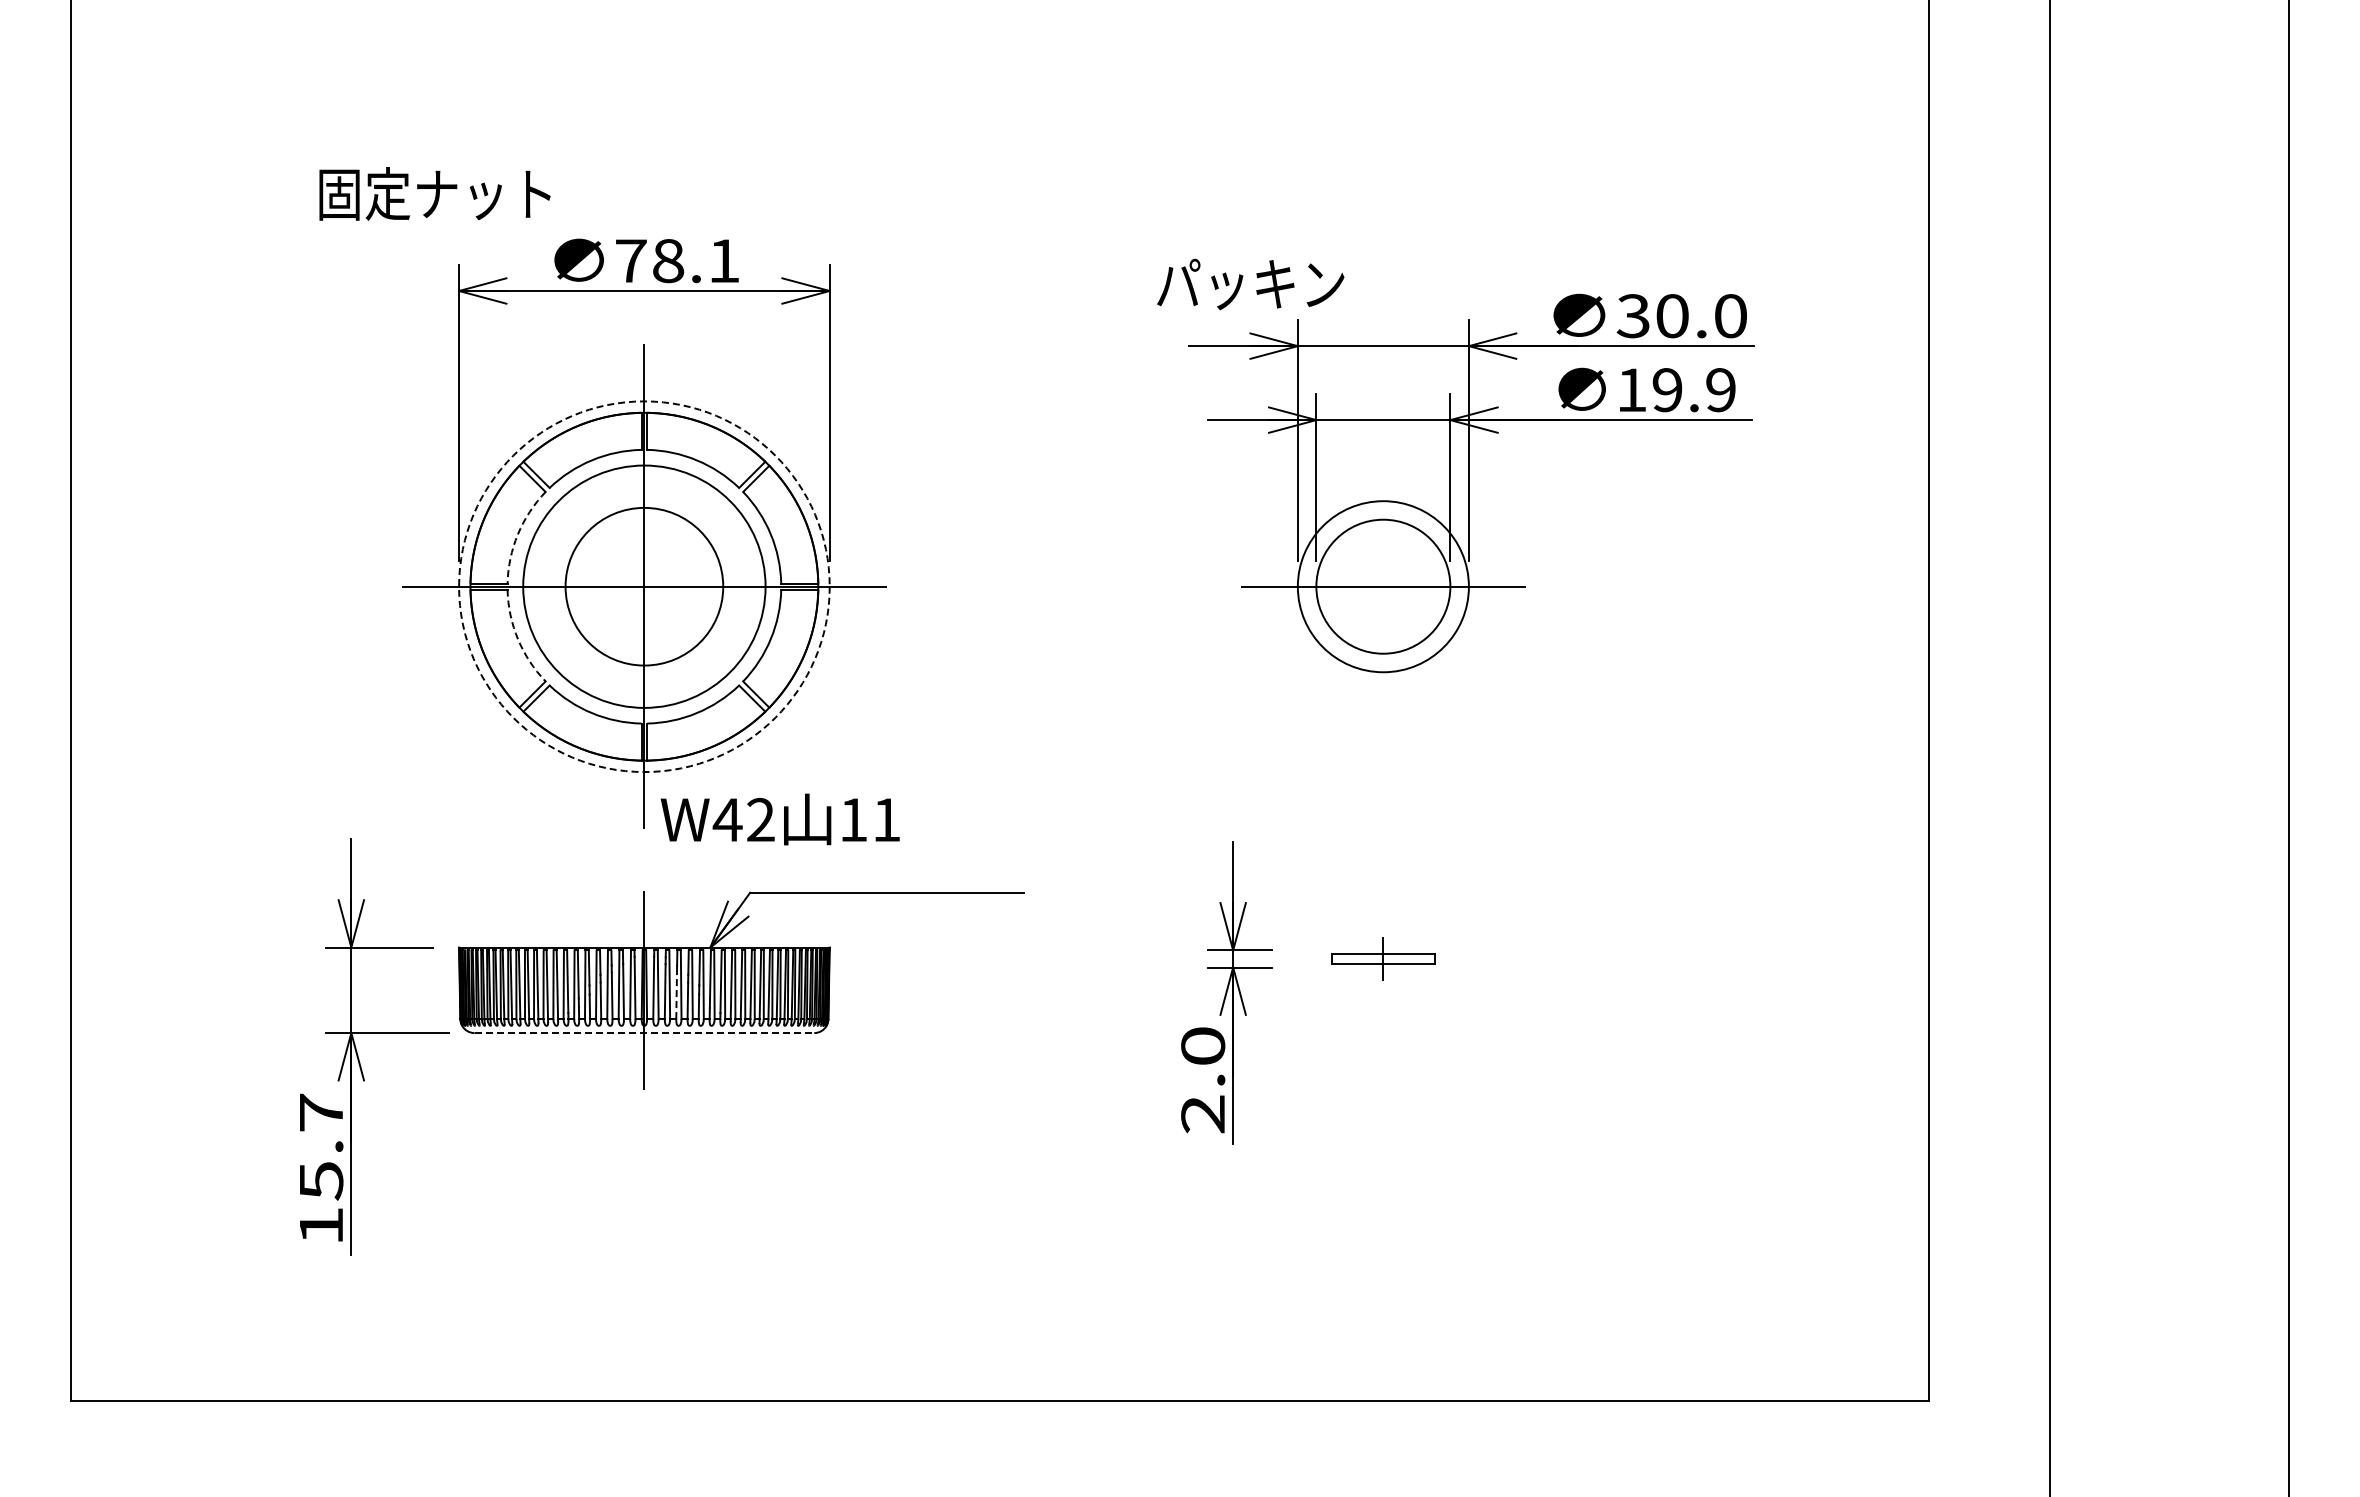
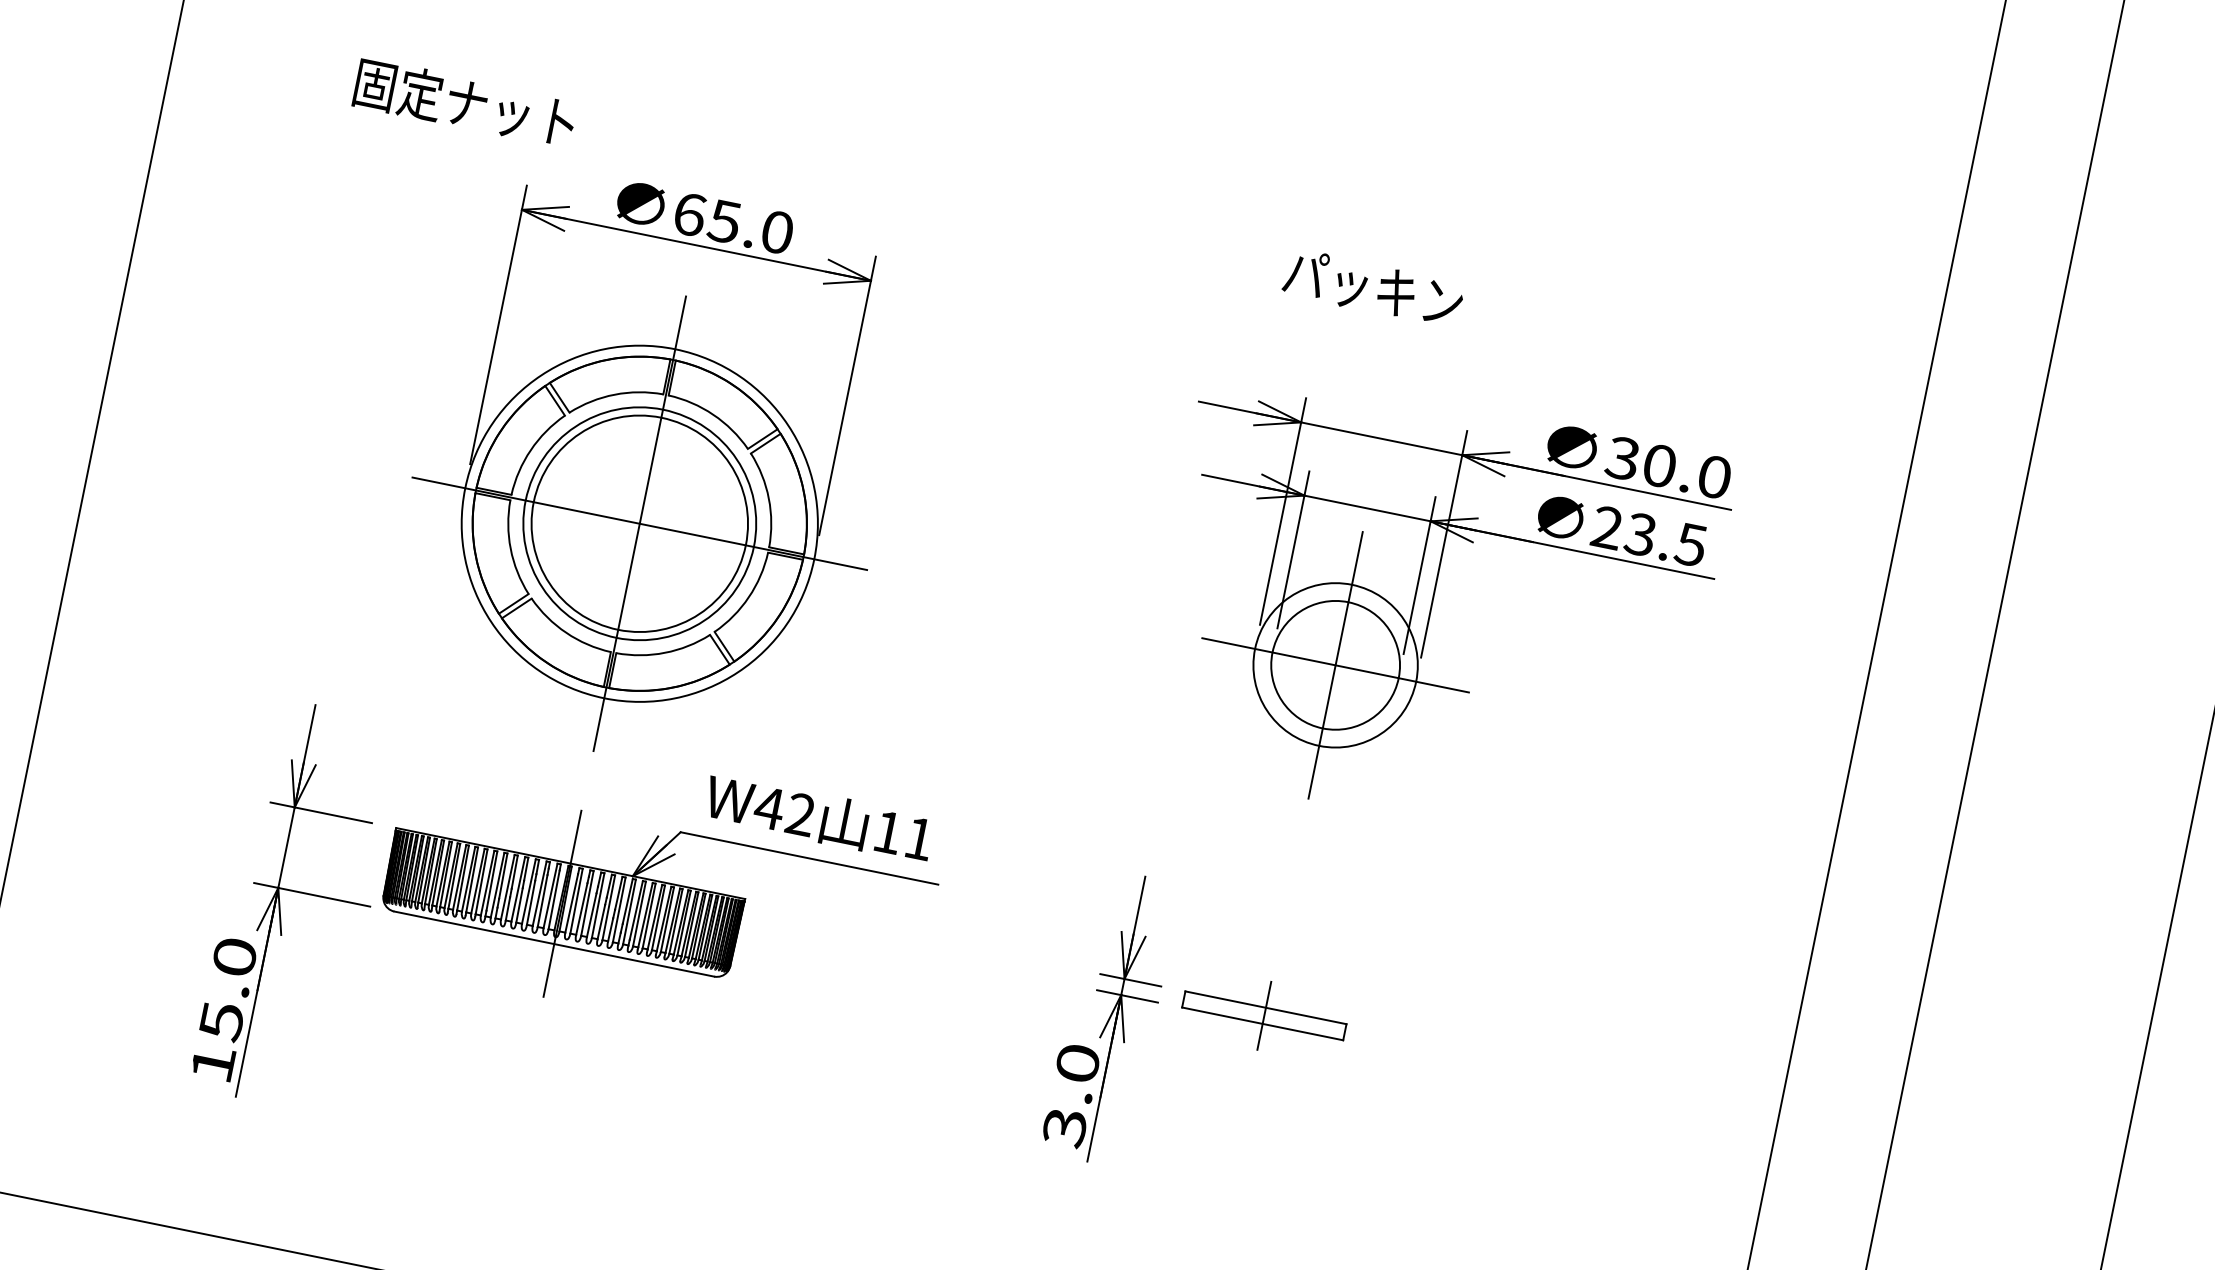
text: (434, 193) -> (464, 102), moved
text: (677, 261) -> (733, 223), 78.1 -> 65.0
text: (1250, 284) -> (1373, 288), moved
text: (1676, 390) -> (1649, 536), 19.9 -> 23.5
arc: (517, 534) -> (530, 450), dashed -> solid
circle: (644, 586) -> (639, 523), dashed -> solid
circle: (644, 586) -> (639, 523), size x1.43
line: (1383, 586) -> (1335, 665), added
arc: (517, 639) -> (510, 549), dashed -> solid
text: (779, 819) -> (818, 817), moved
part: (1383, 958) -> (1264, 1015), size x1.67
line: (676, 995) -> (591, 914), dashed -> solid
line: (644, 1033) -> (554, 944), dashed -> solid
text: (321, 1112) -> (235, 956), 15.7 -> 15.0
text: (1203, 1114) -> (1065, 1127), 2.0 -> 3.0

